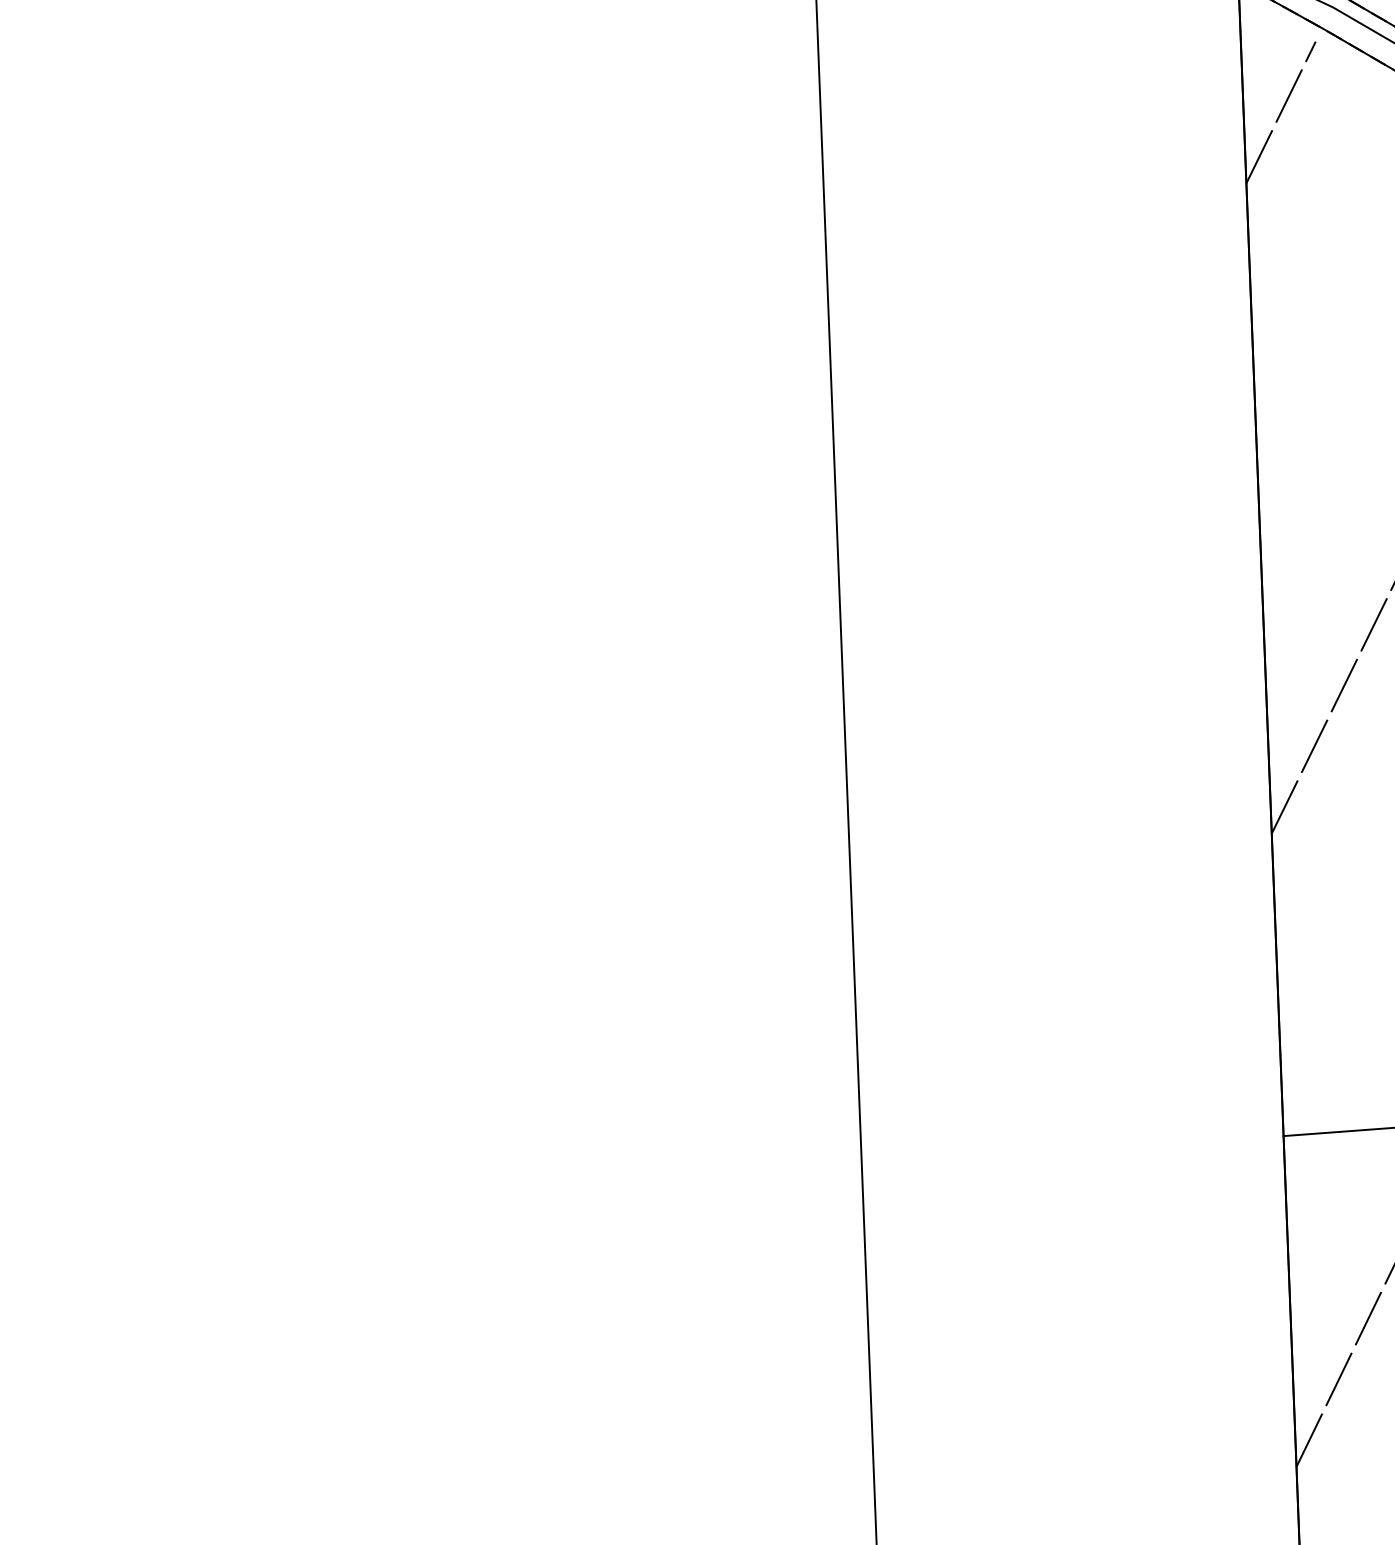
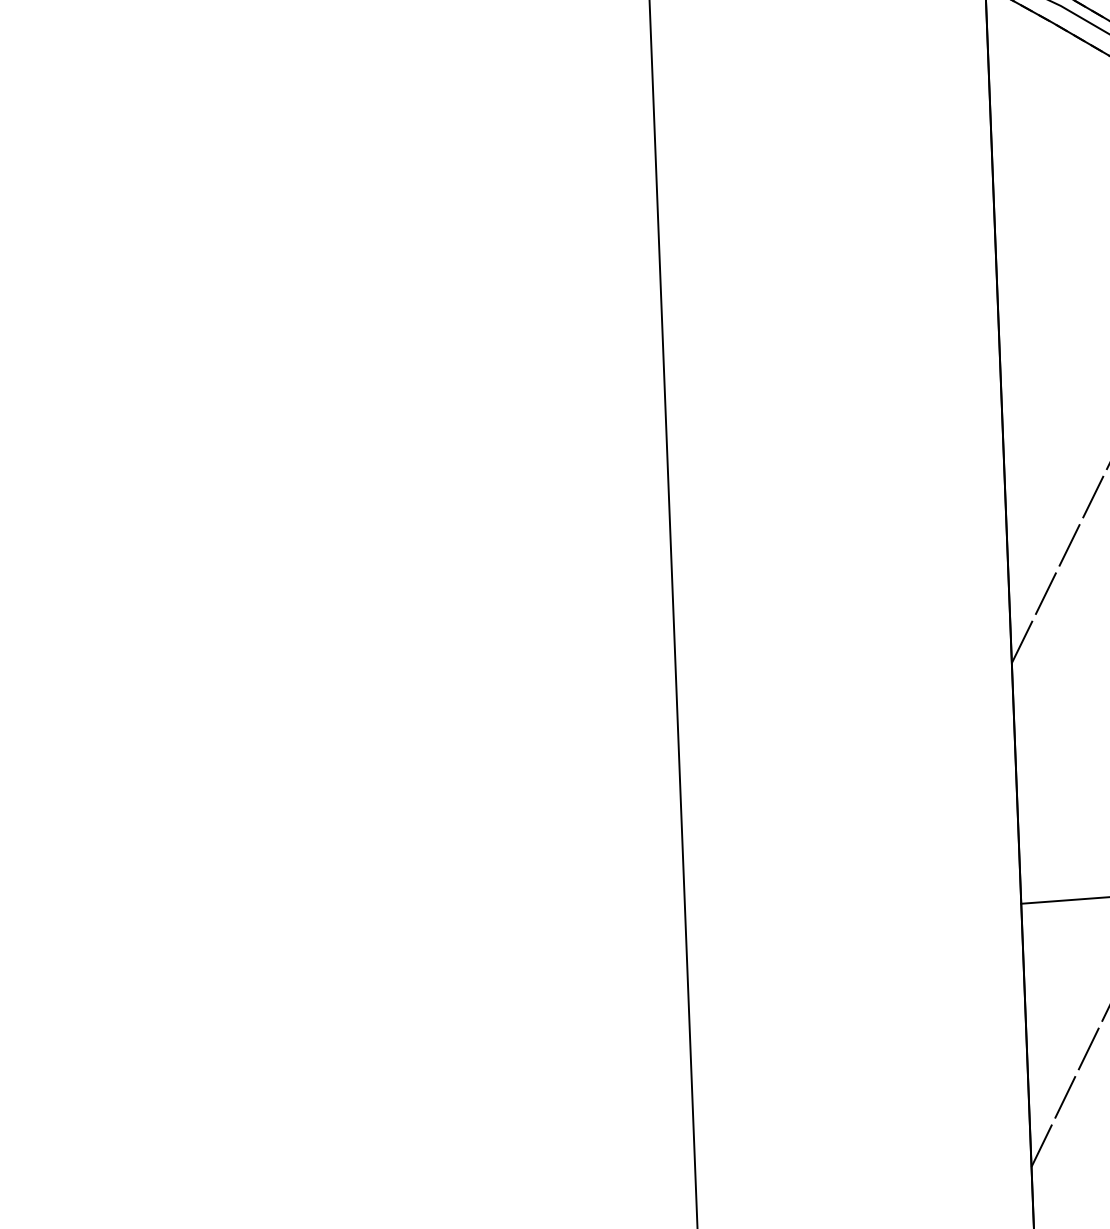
line: (1280, 112) -> (1018, 89), removed

